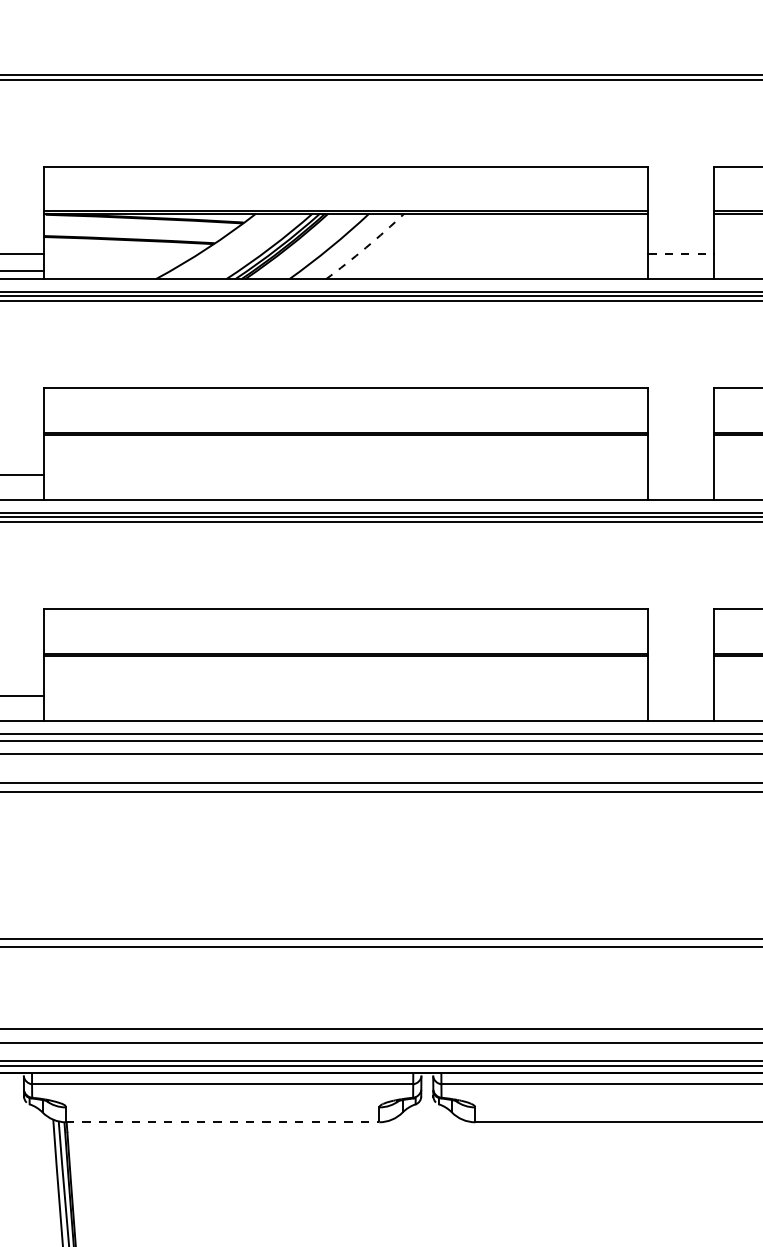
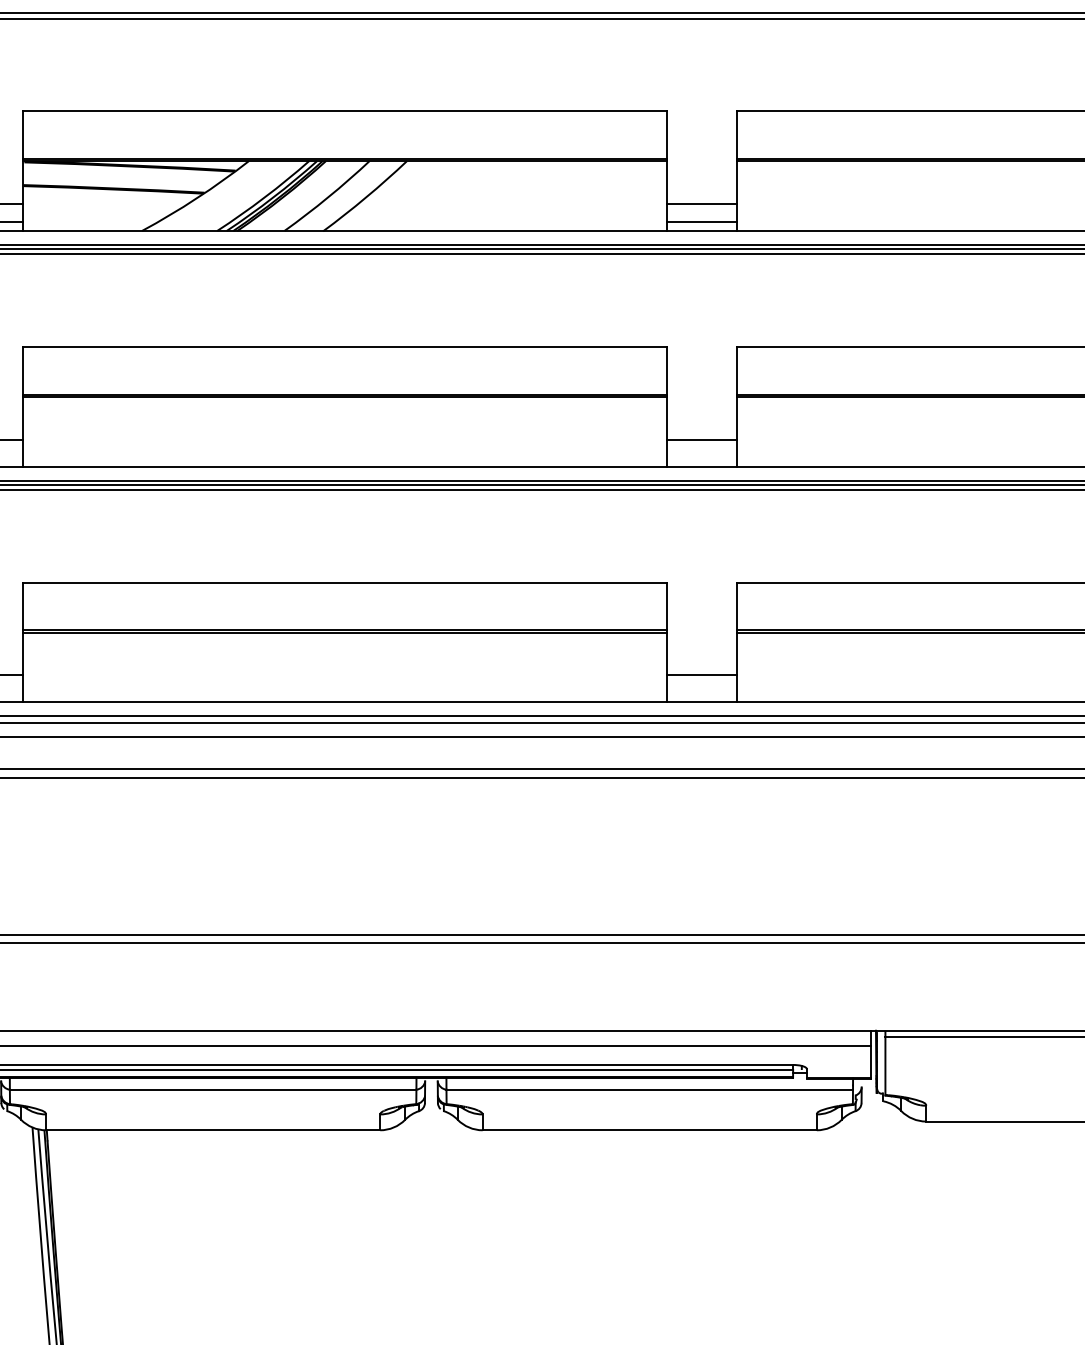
arc: (366, 247) -> (366, 197), dashed -> solid
line: (681, 253) -> (702, 203), dashed -> solid
line: (681, 271) -> (702, 222), added
line: (681, 474) -> (702, 439), added
line: (681, 695) -> (702, 675), added
line: (222, 1122) -> (213, 1130), dashed -> solid

